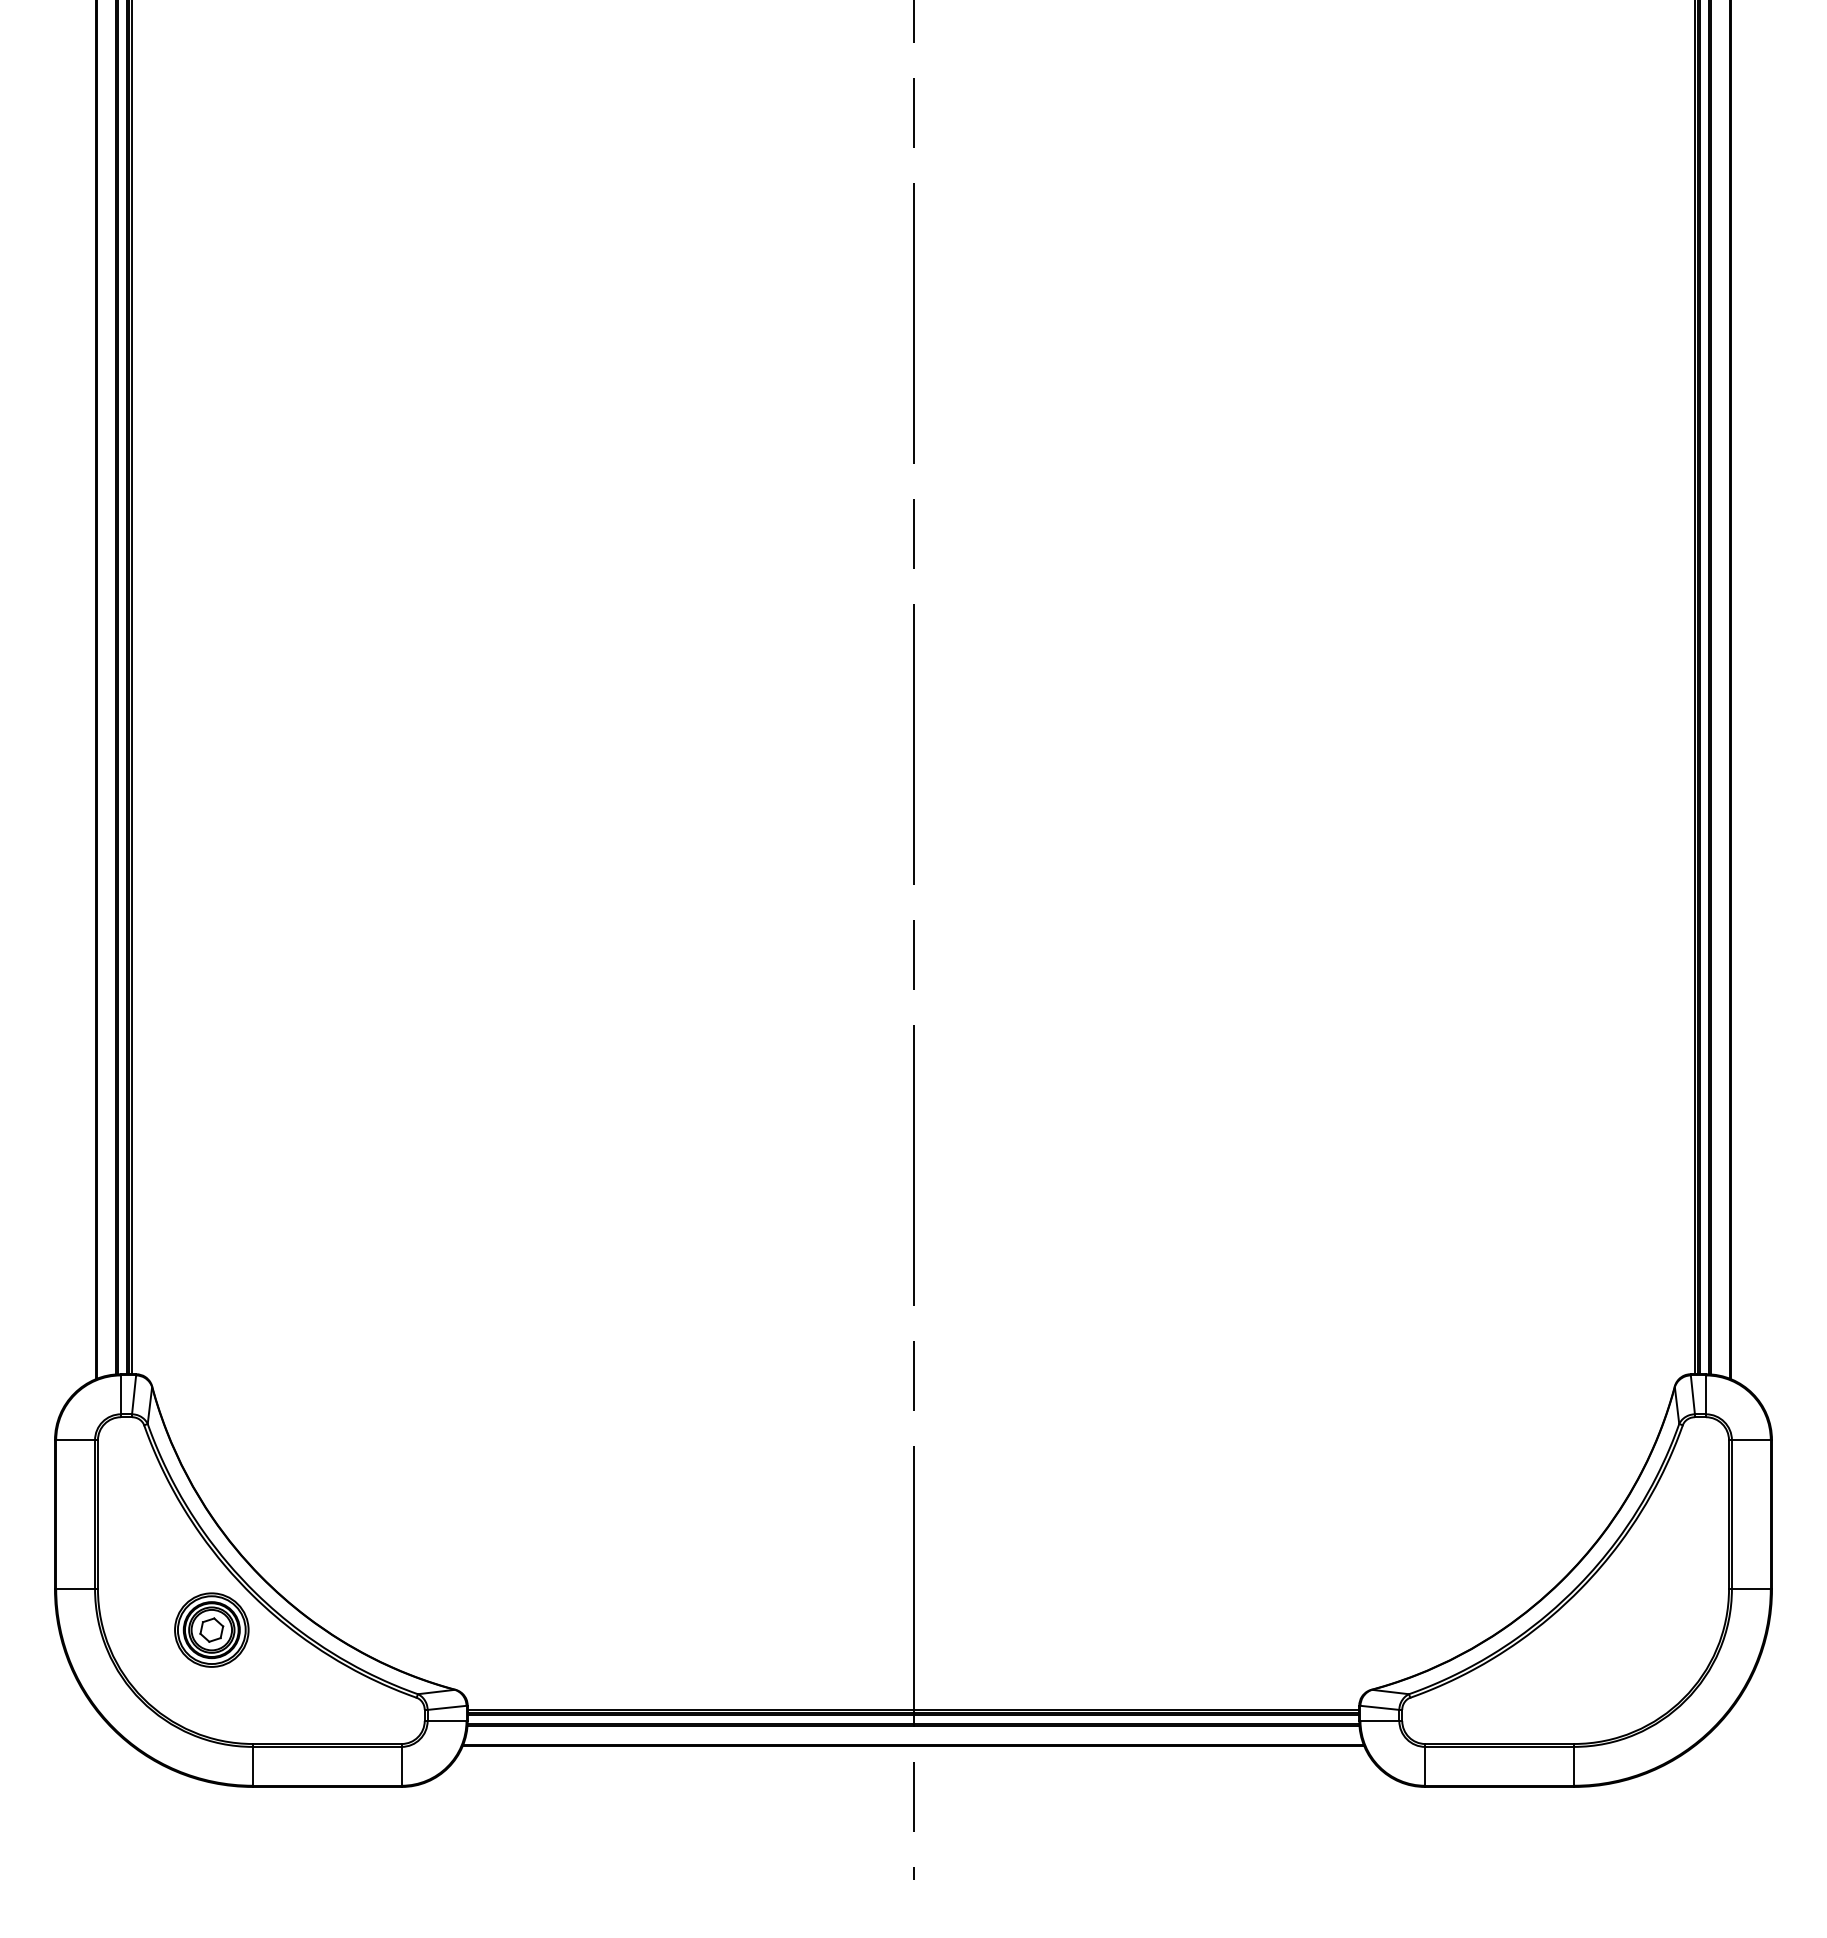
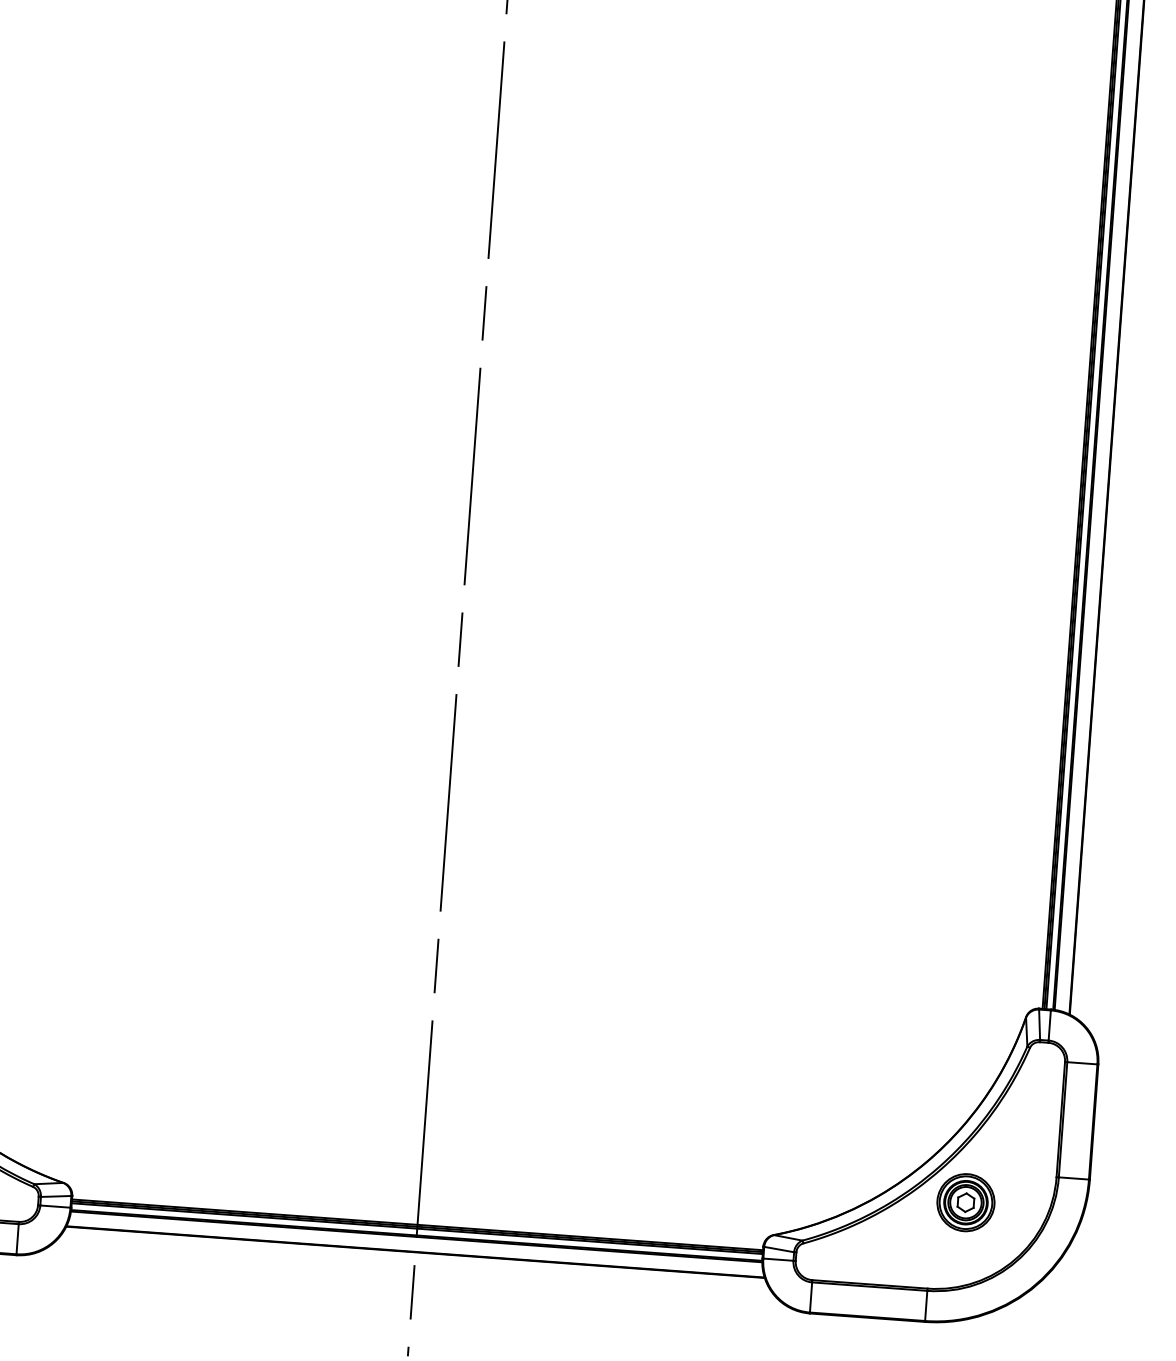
part: (1614, 1629) -> (965, 1202), added

